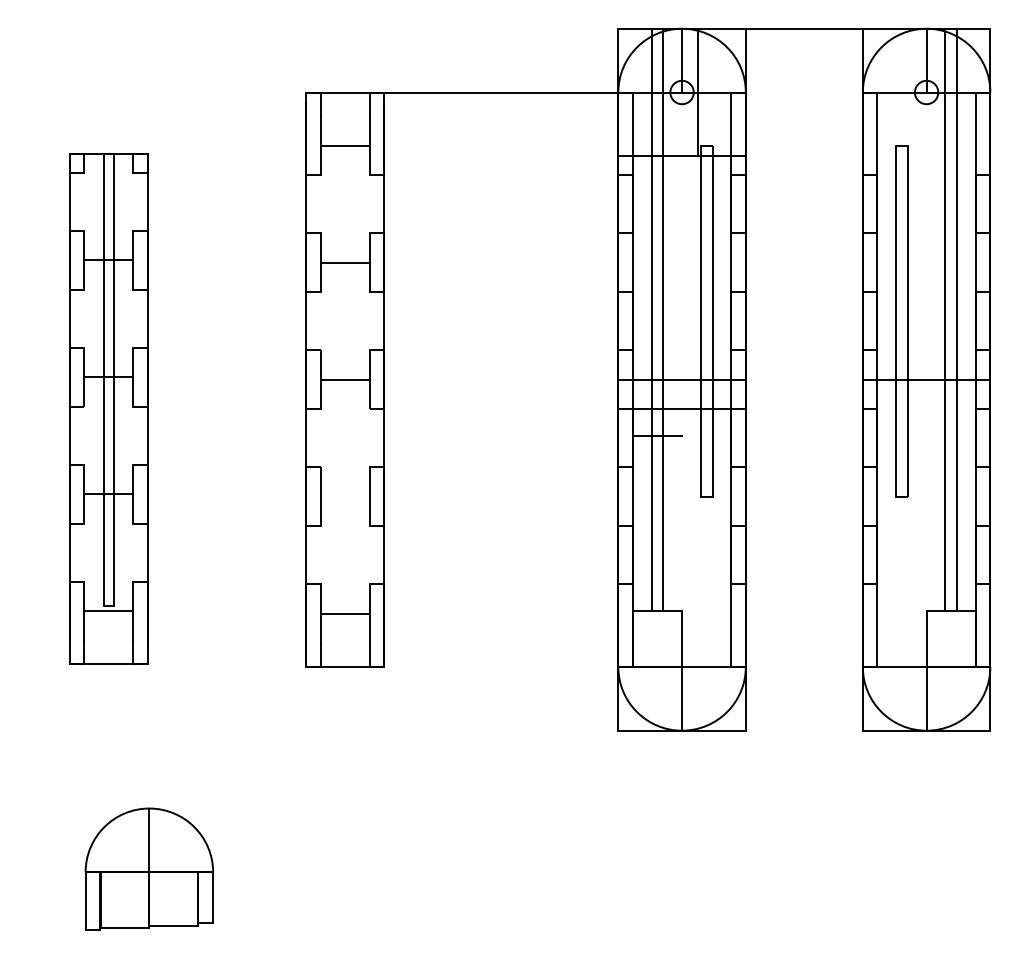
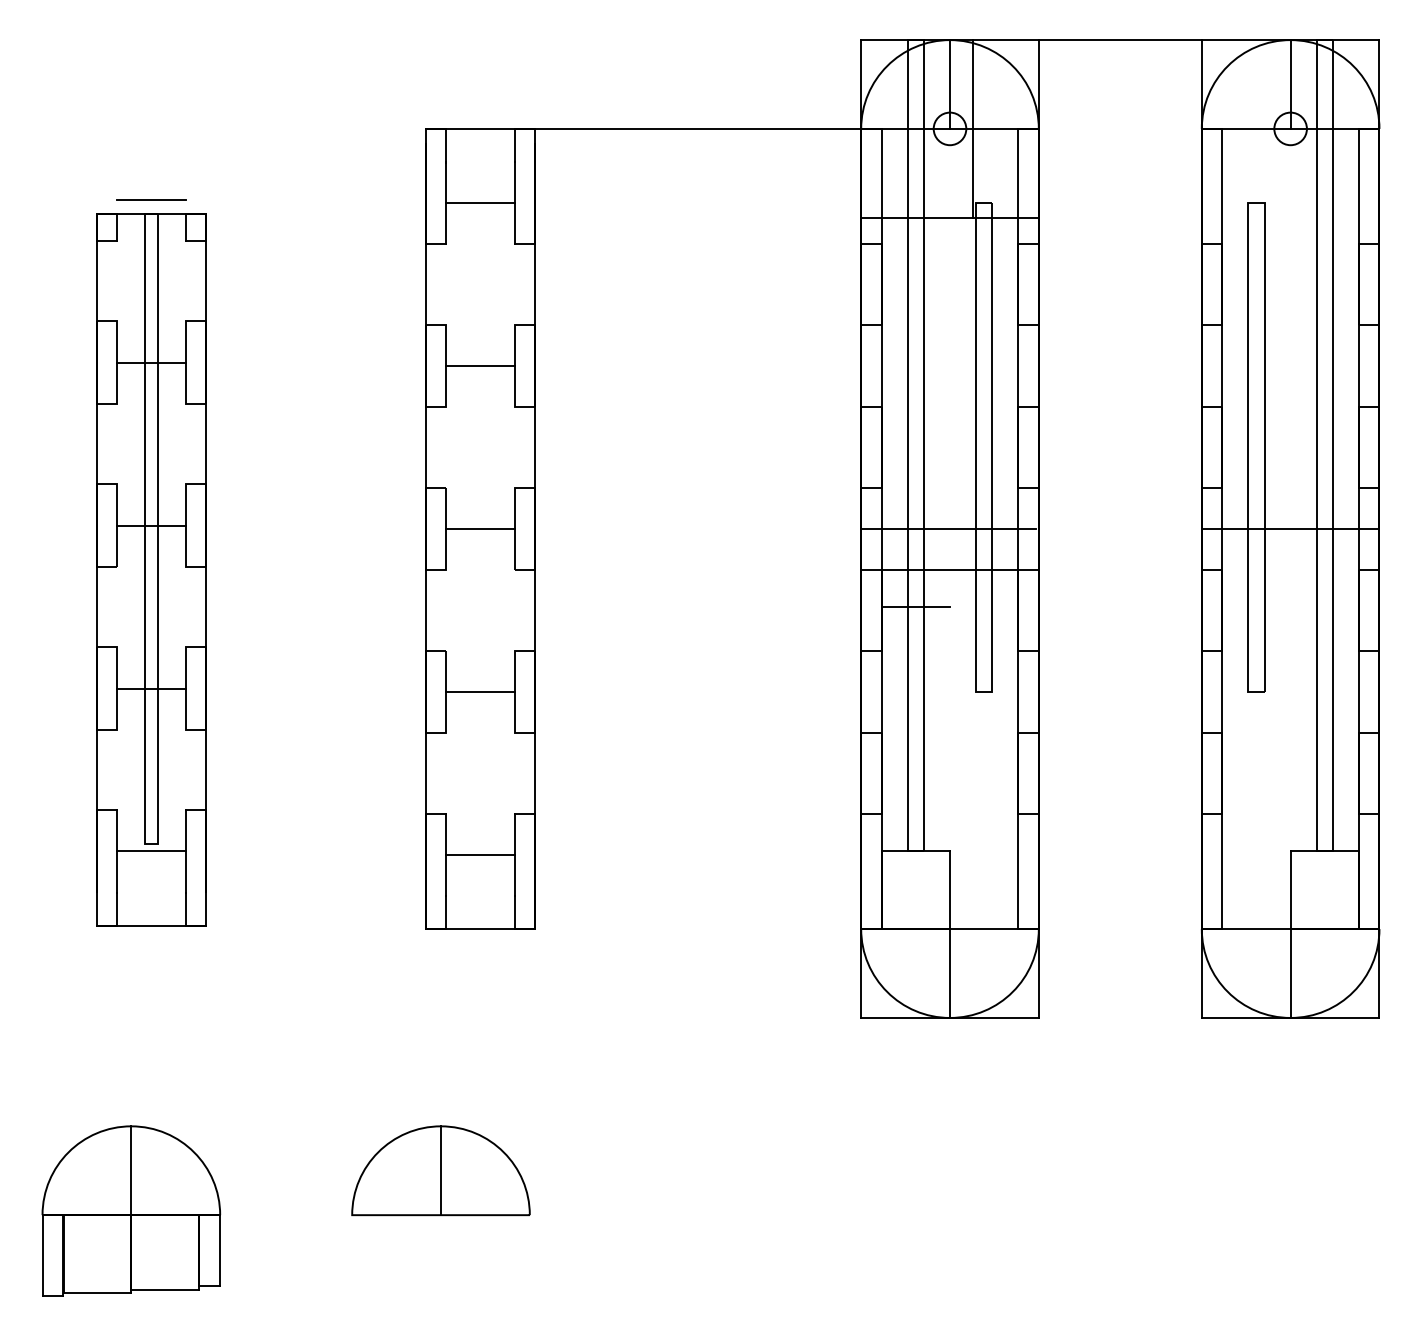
line: (108, 142) -> (151, 198), added
line: (344, 496) -> (479, 691), added
part: (316, 840) -> (440, 1170), added
part: (148, 868) -> (130, 1209), moved

